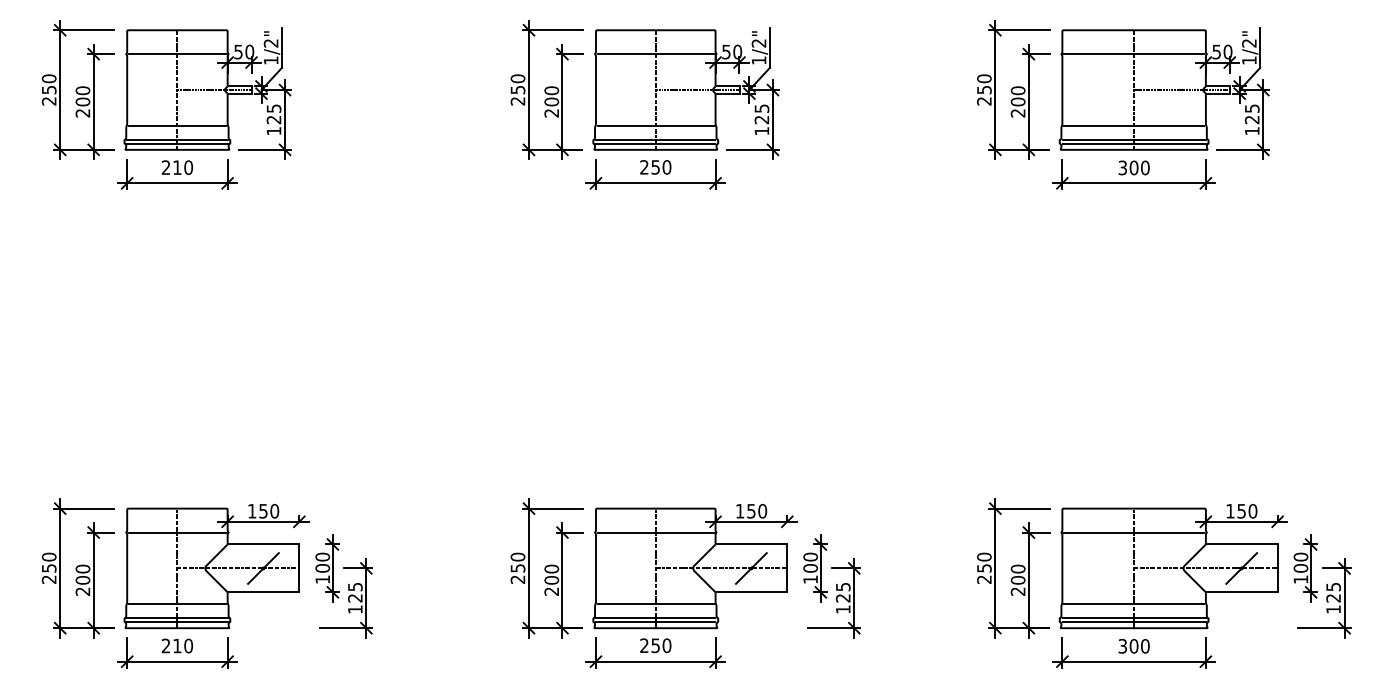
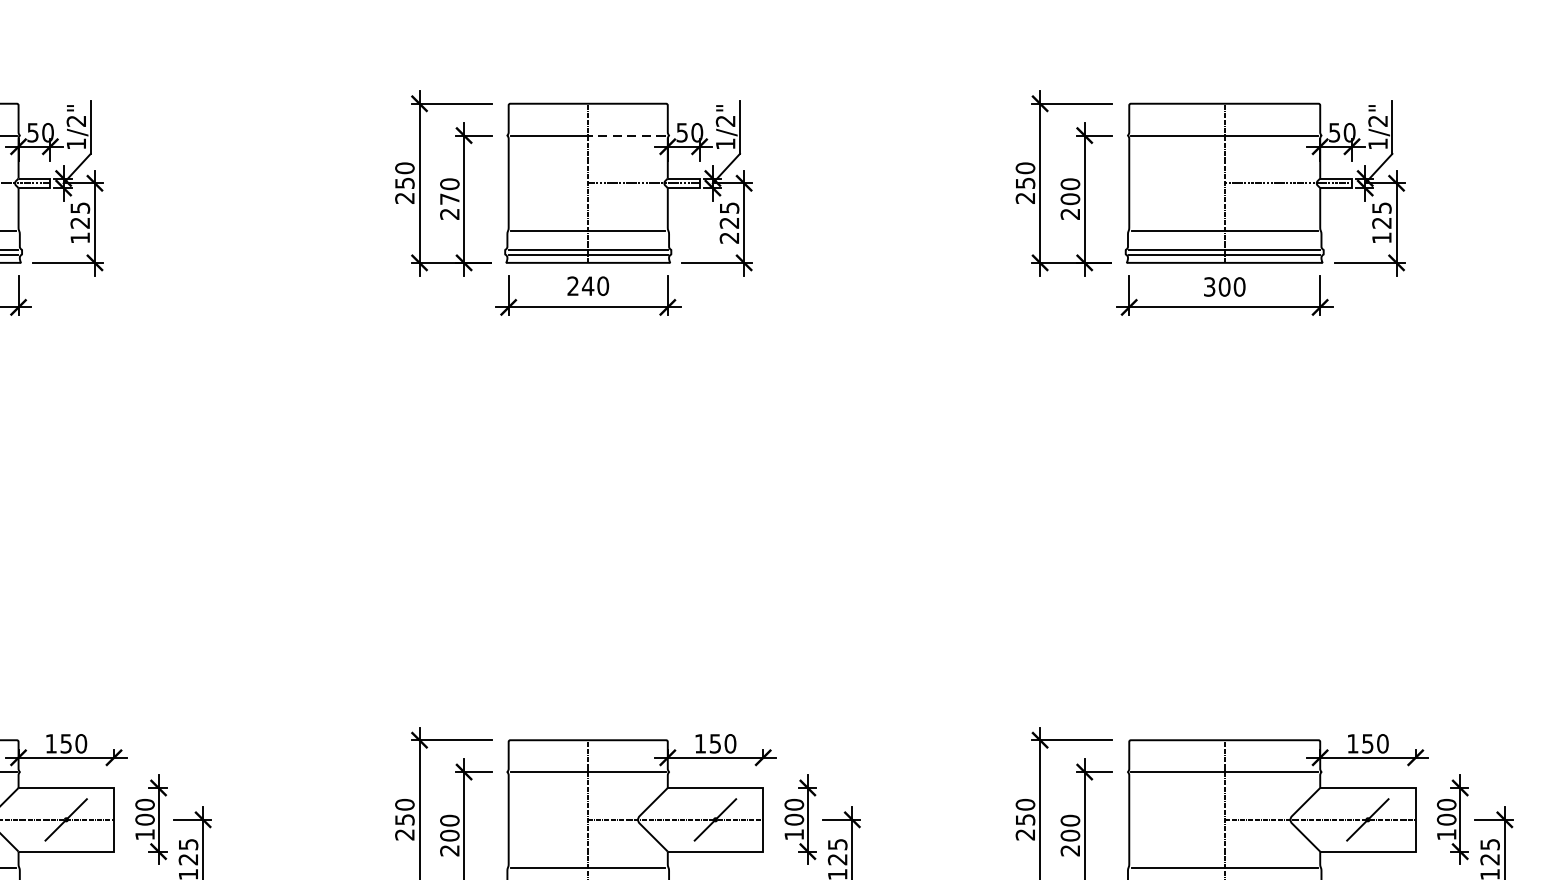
line: (684, 54) -> (626, 135), solid -> dashed
text: (551, 101) -> (449, 198), 200 -> 270
text: (761, 131) -> (728, 238), 125 -> 225
text: (655, 167) -> (587, 286), 250 -> 240

